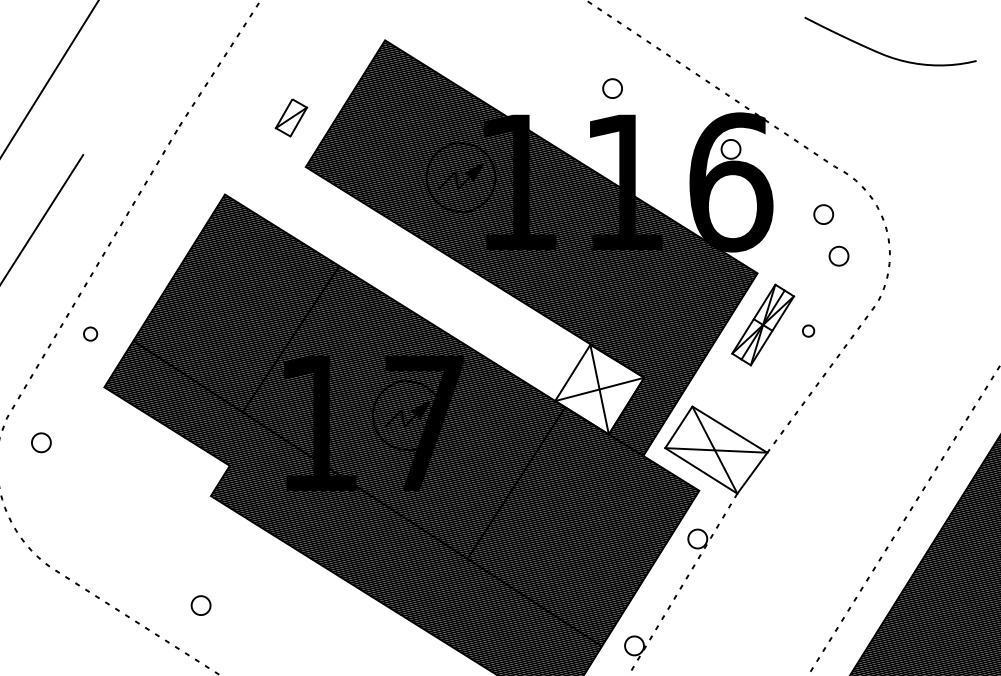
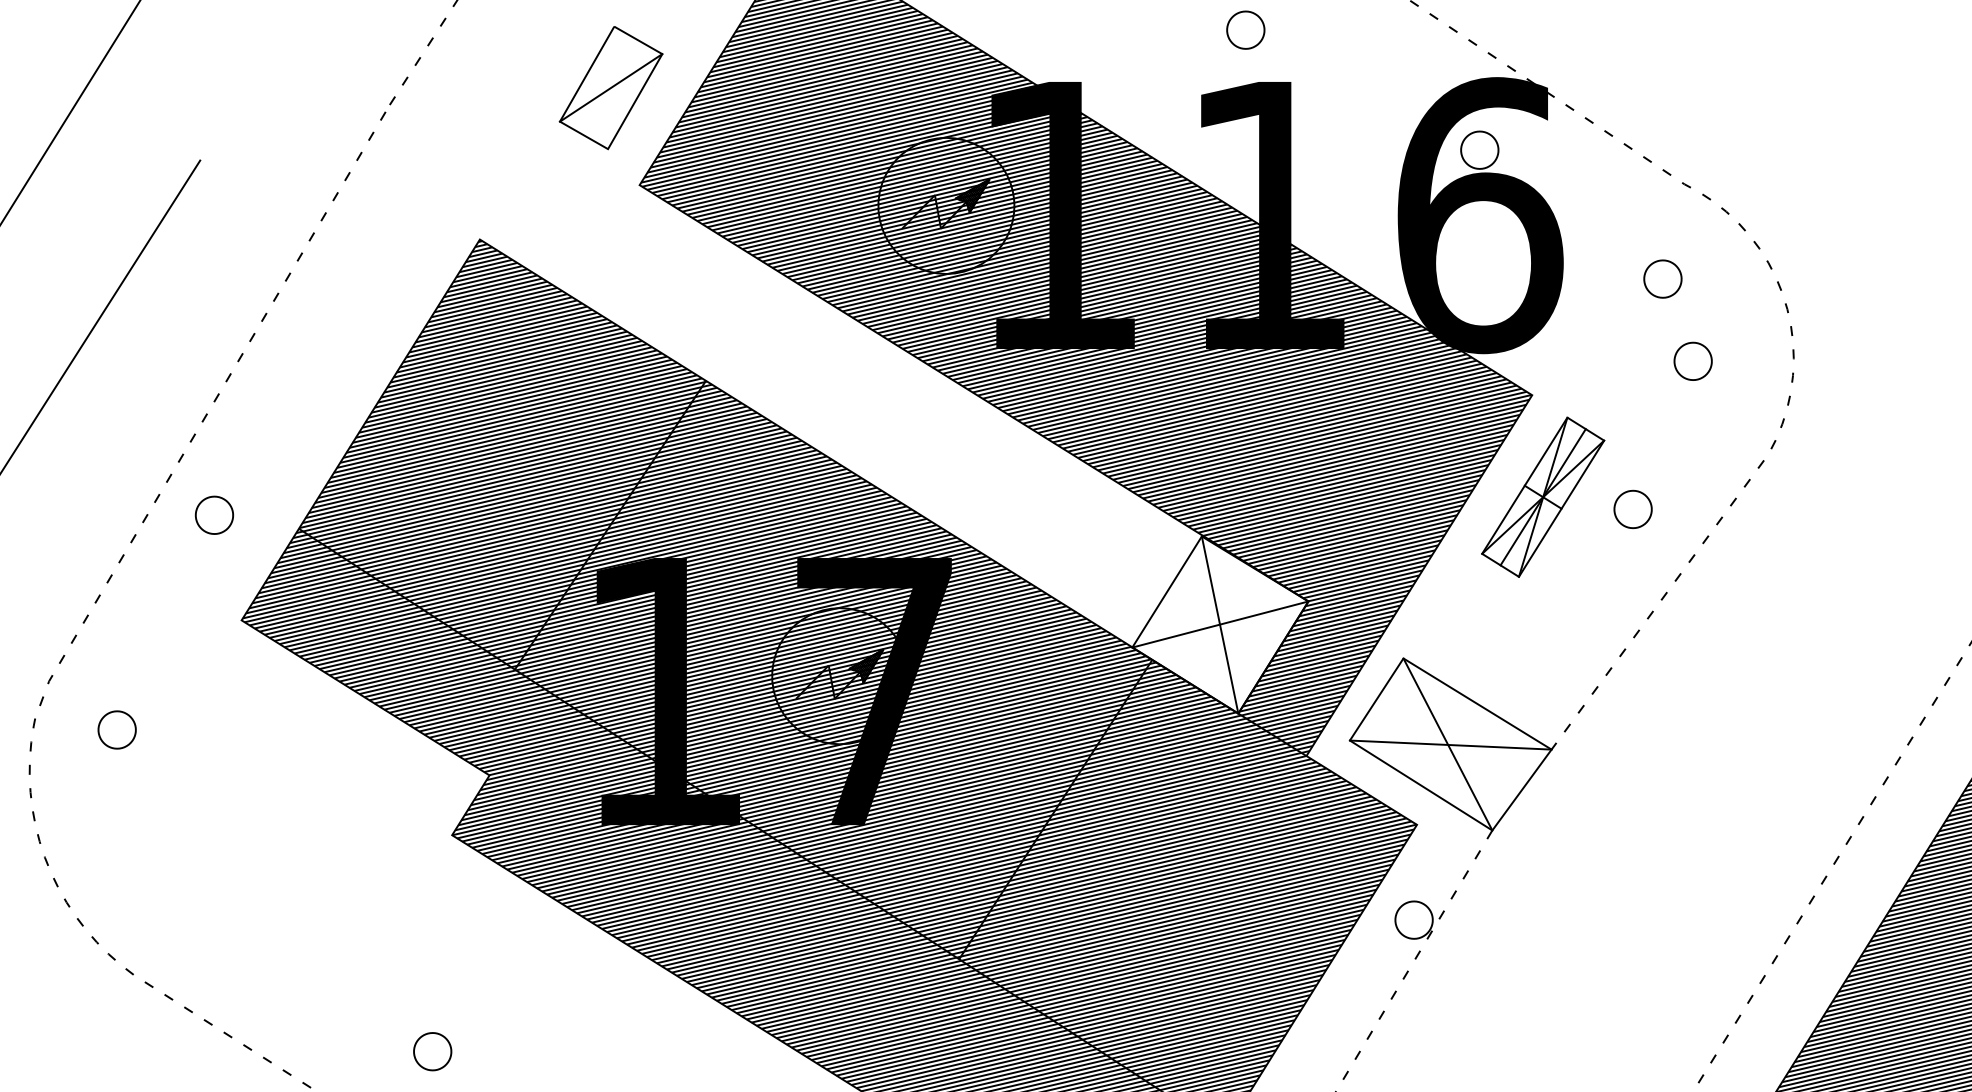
part: (291, 117) -> (611, 87), size x1.67
part: (808, 330) -> (1632, 508), size x1.67
part: (90, 333) -> (214, 514), size x1.43

